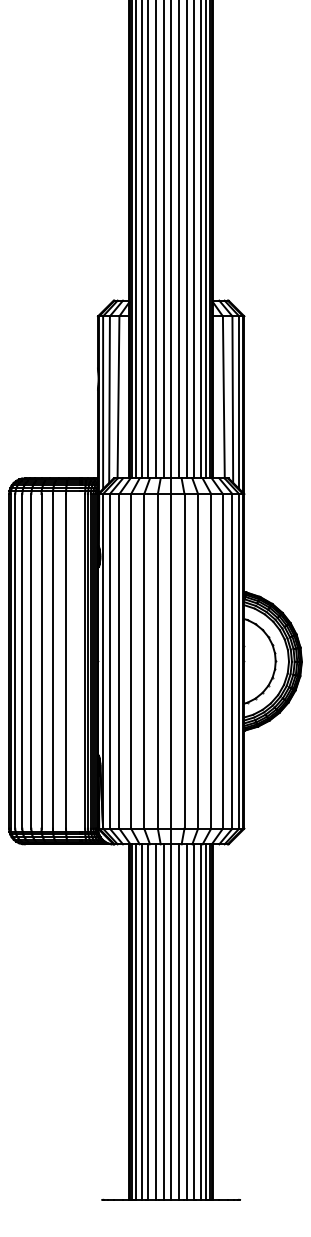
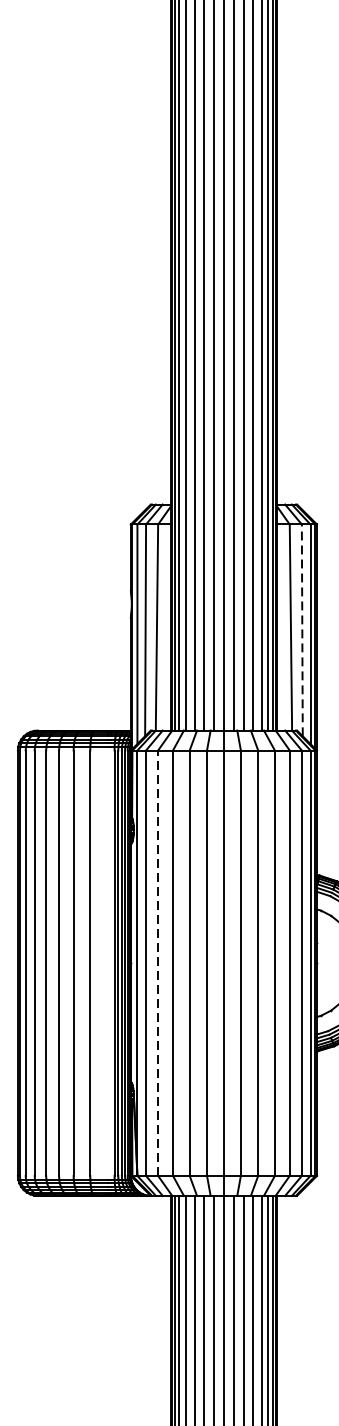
line: (232, 399) -> (301, 630), solid -> dashed
line: (119, 660) -> (158, 962), solid -> dashed

